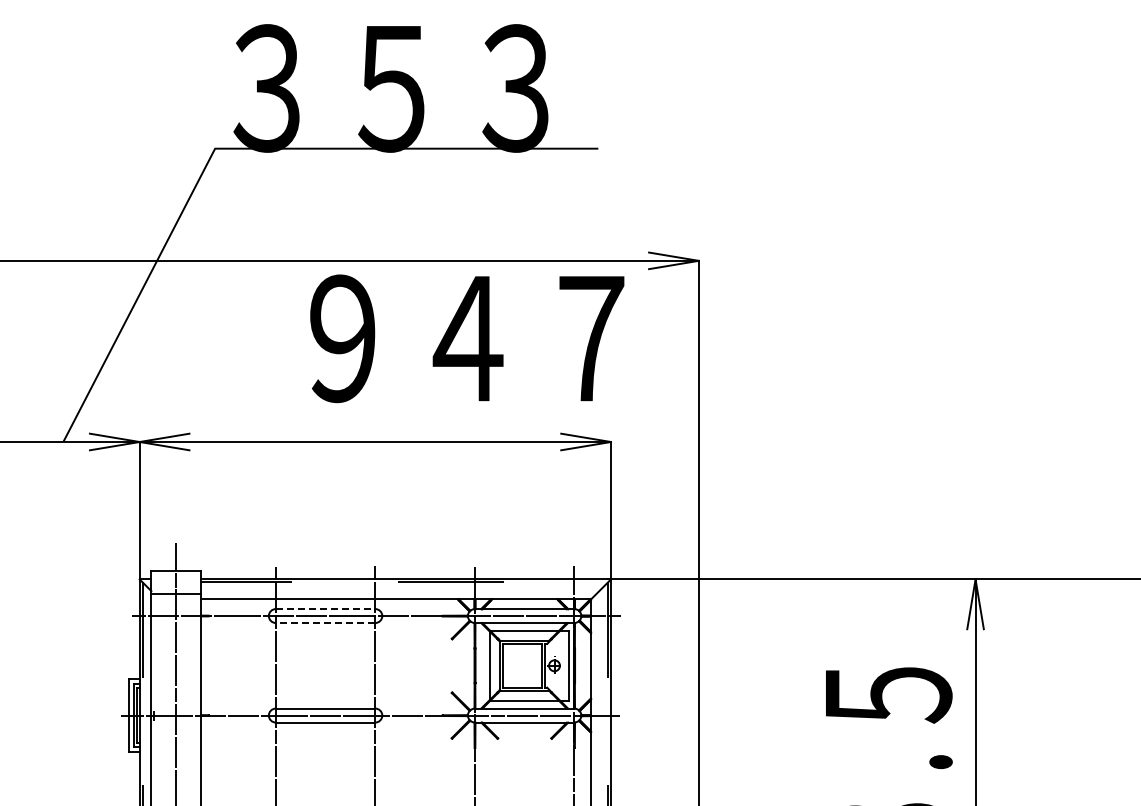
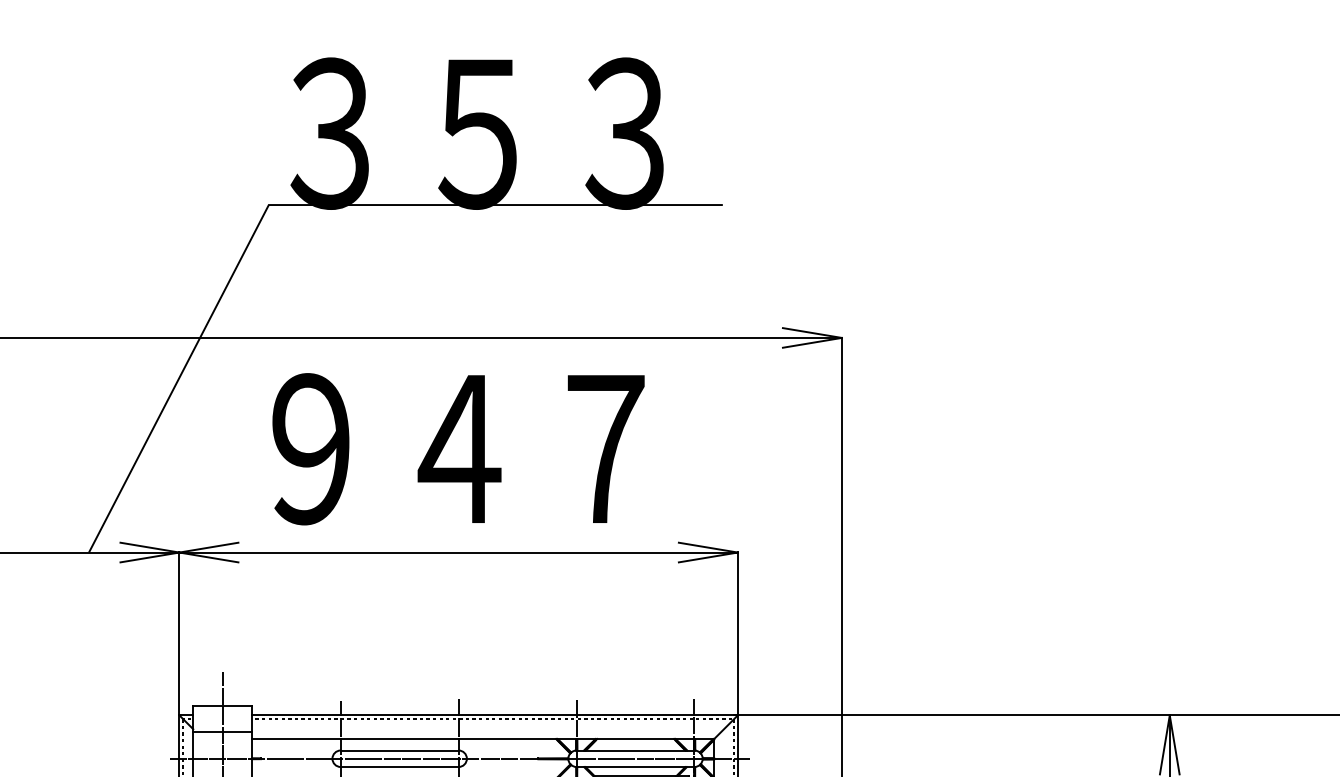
text: (467, 338) -> (458, 448), moved
line: (325, 609) -> (399, 751), dashed -> solid
line: (325, 623) -> (399, 767), dashed -> solid

